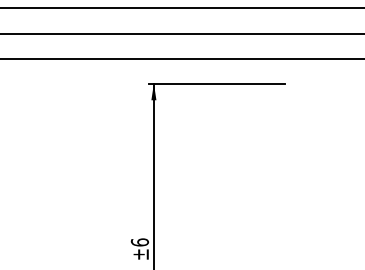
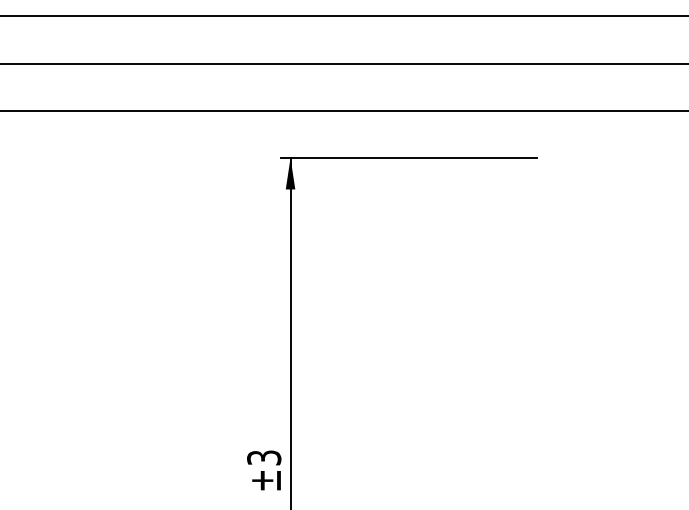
text: (139, 242) -> (263, 457), ±6 -> ±3

